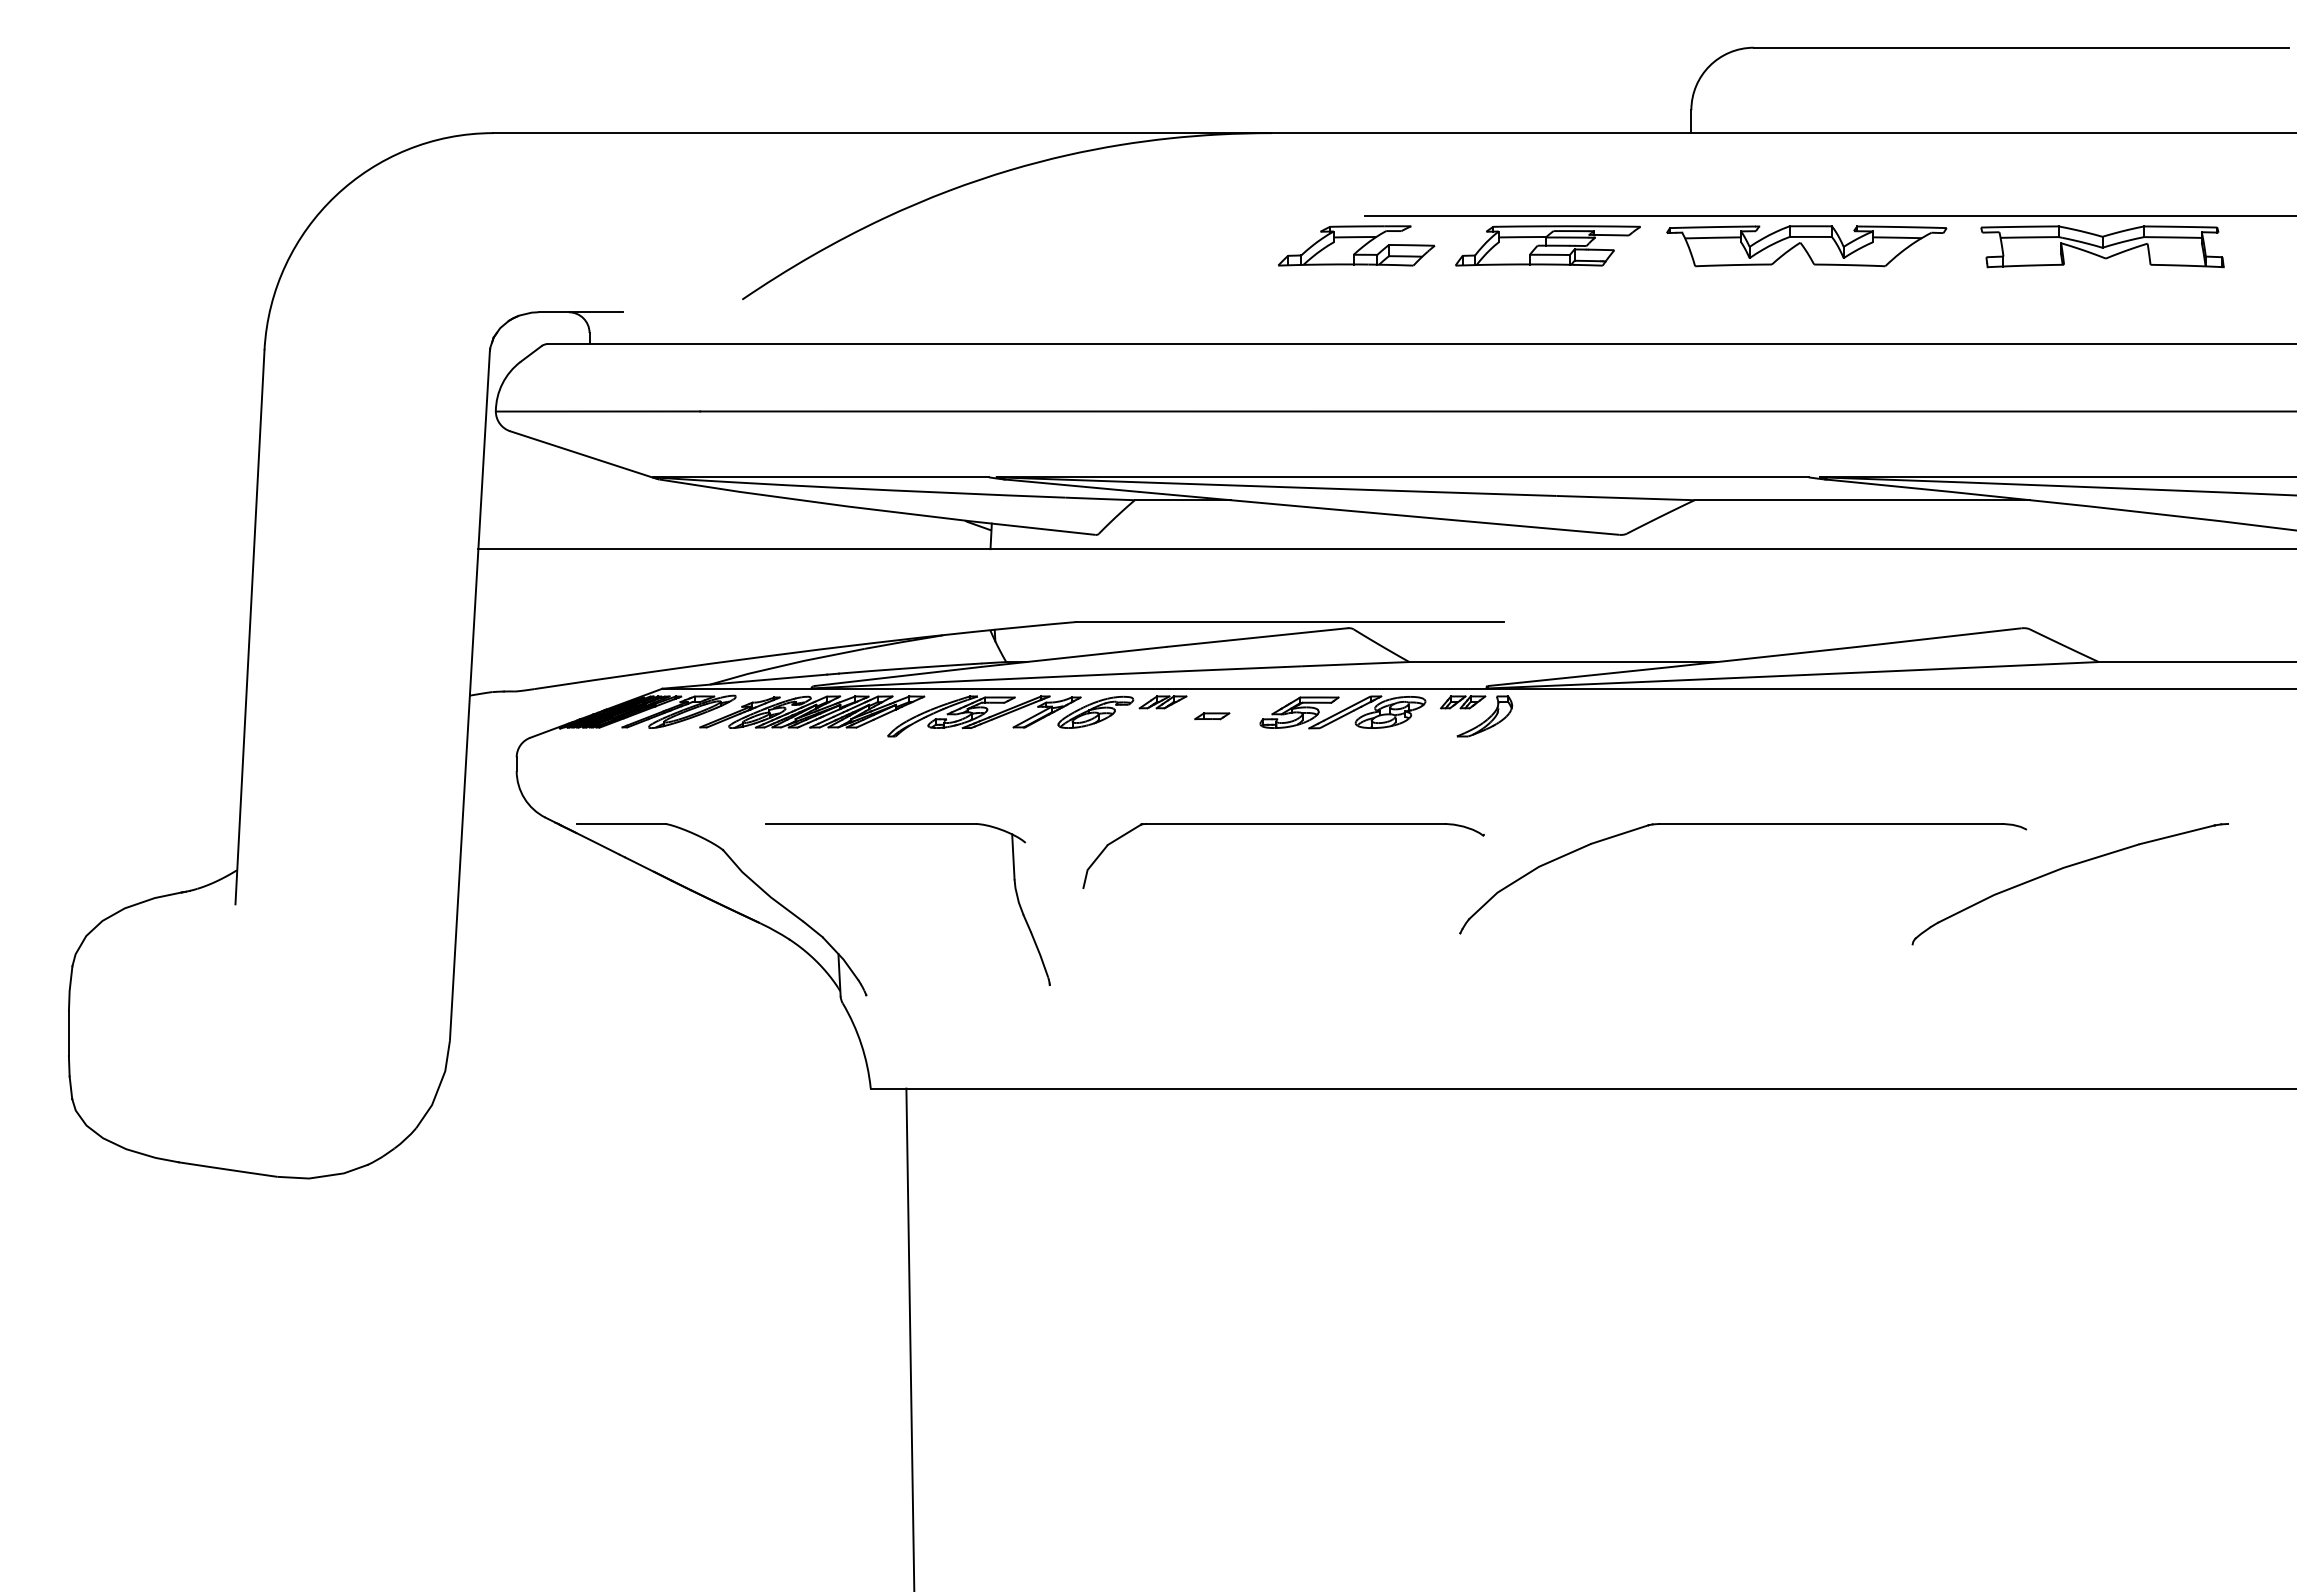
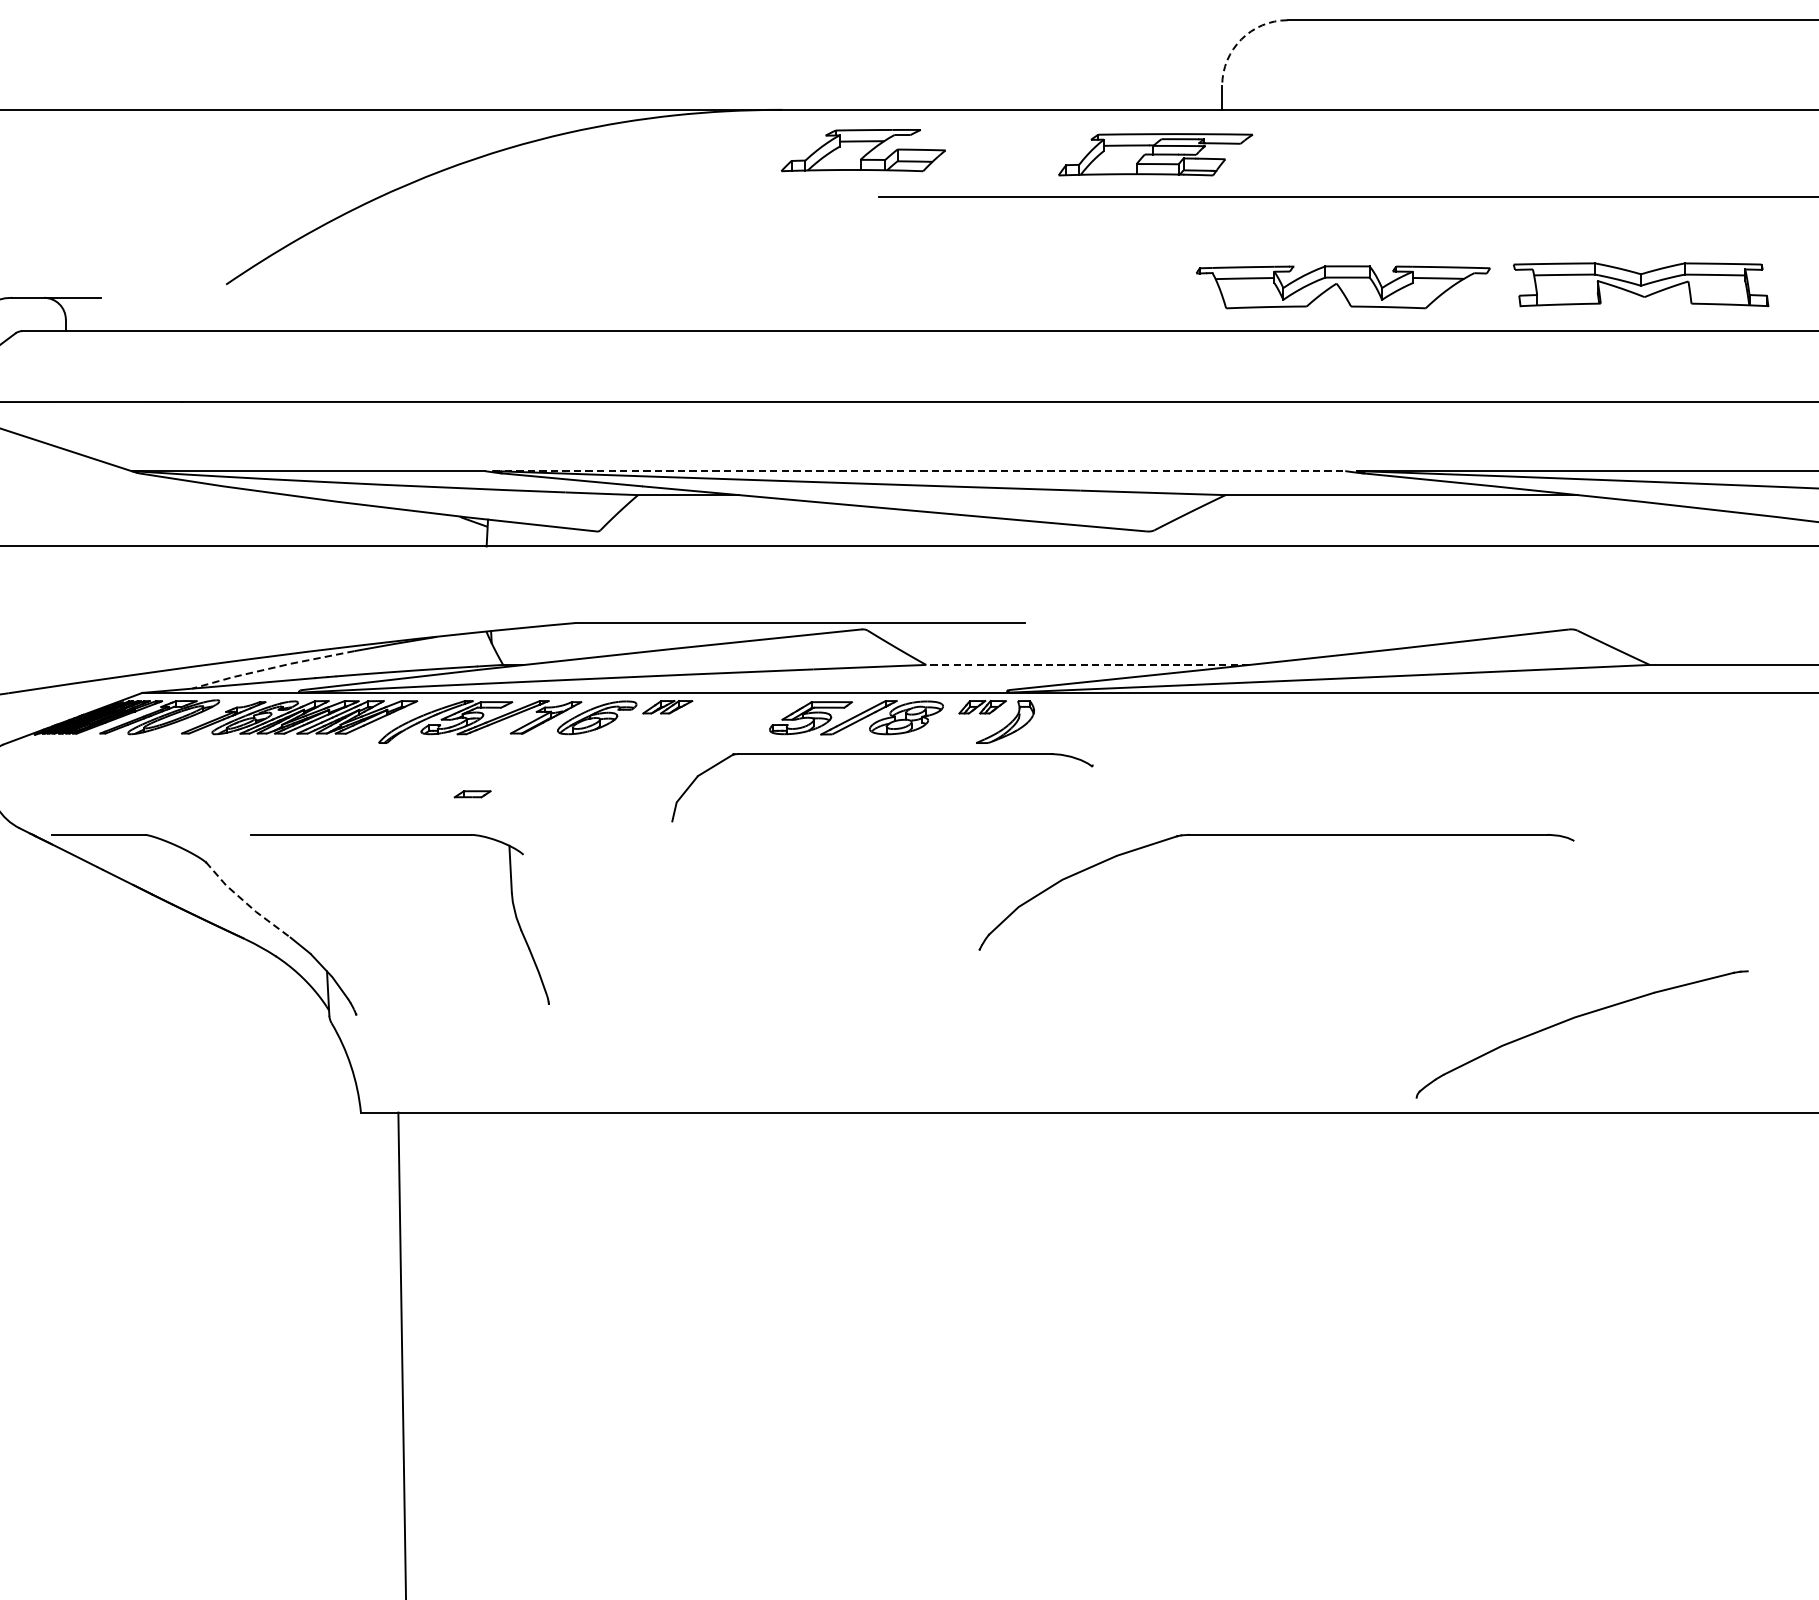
arc: (1709, 66) -> (1241, 39), solid -> dashed
part: (1356, 245) -> (863, 150), moved
part: (1547, 245) -> (1155, 154), moved
part: (1806, 246) -> (1343, 287), moved
part: (2102, 246) -> (1641, 284), moved
line: (1402, 477) -> (919, 471), solid -> dashed
line: (1563, 662) -> (1087, 665), solid -> dashed
line: (786, 664) -> (272, 667), solid -> dashed
part: (1212, 716) -> (472, 794), moved
part: (1283, 824) -> (882, 754), moved
part: (2065, 868) -> (1577, 1018), moved
line: (760, 888) -> (245, 902), solid -> dashed

